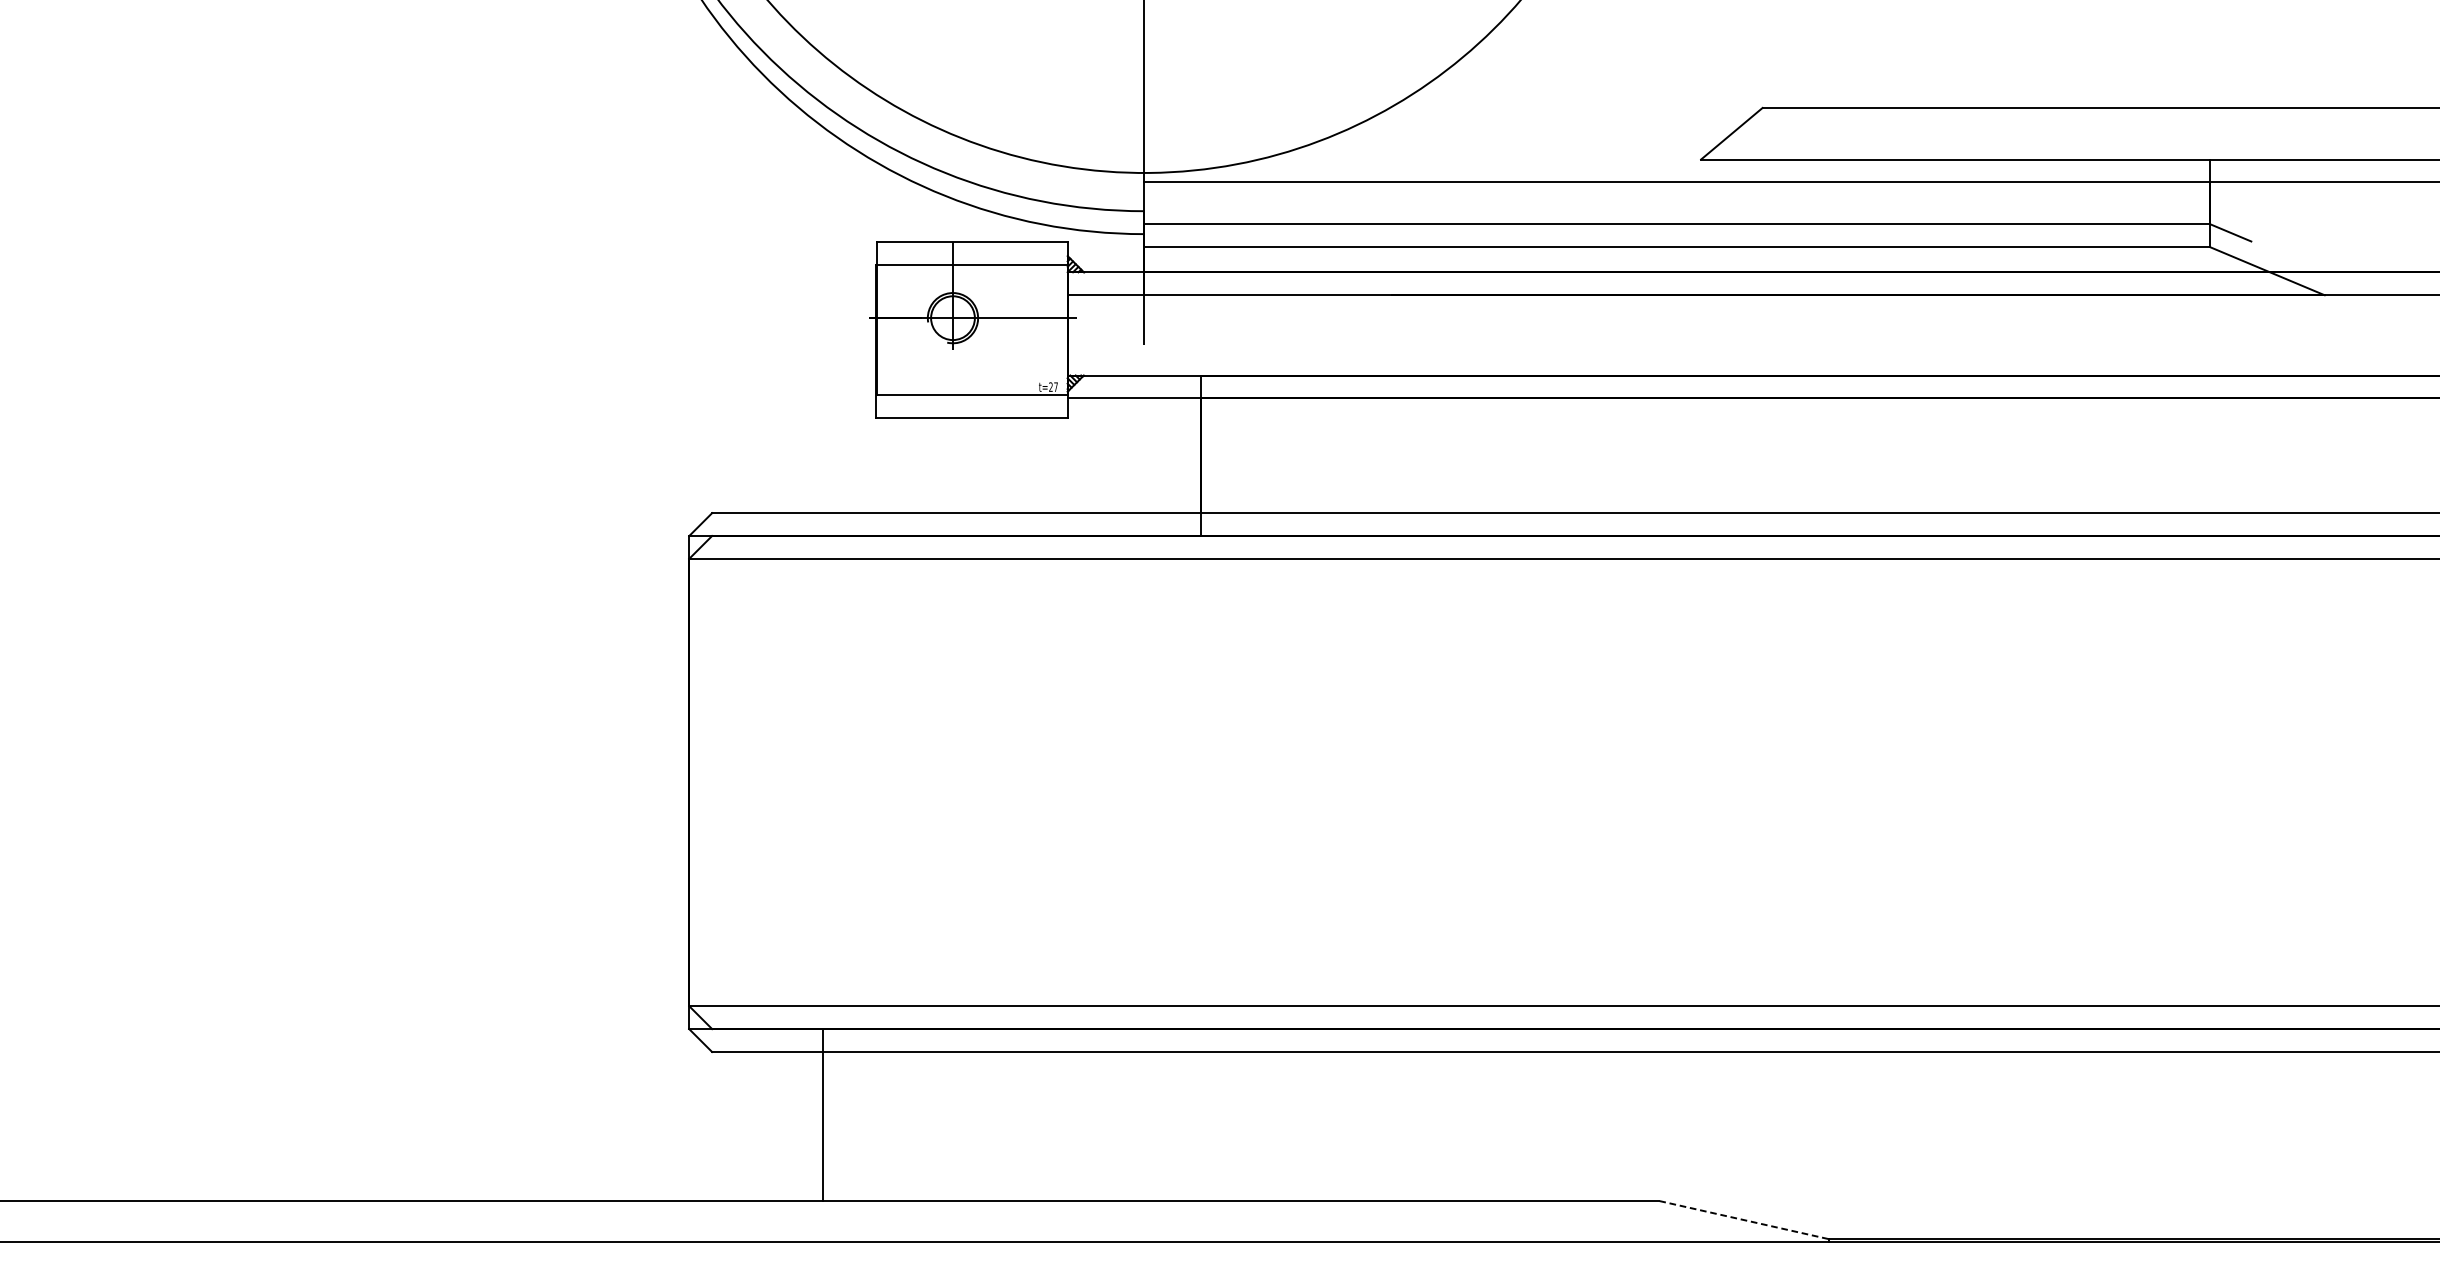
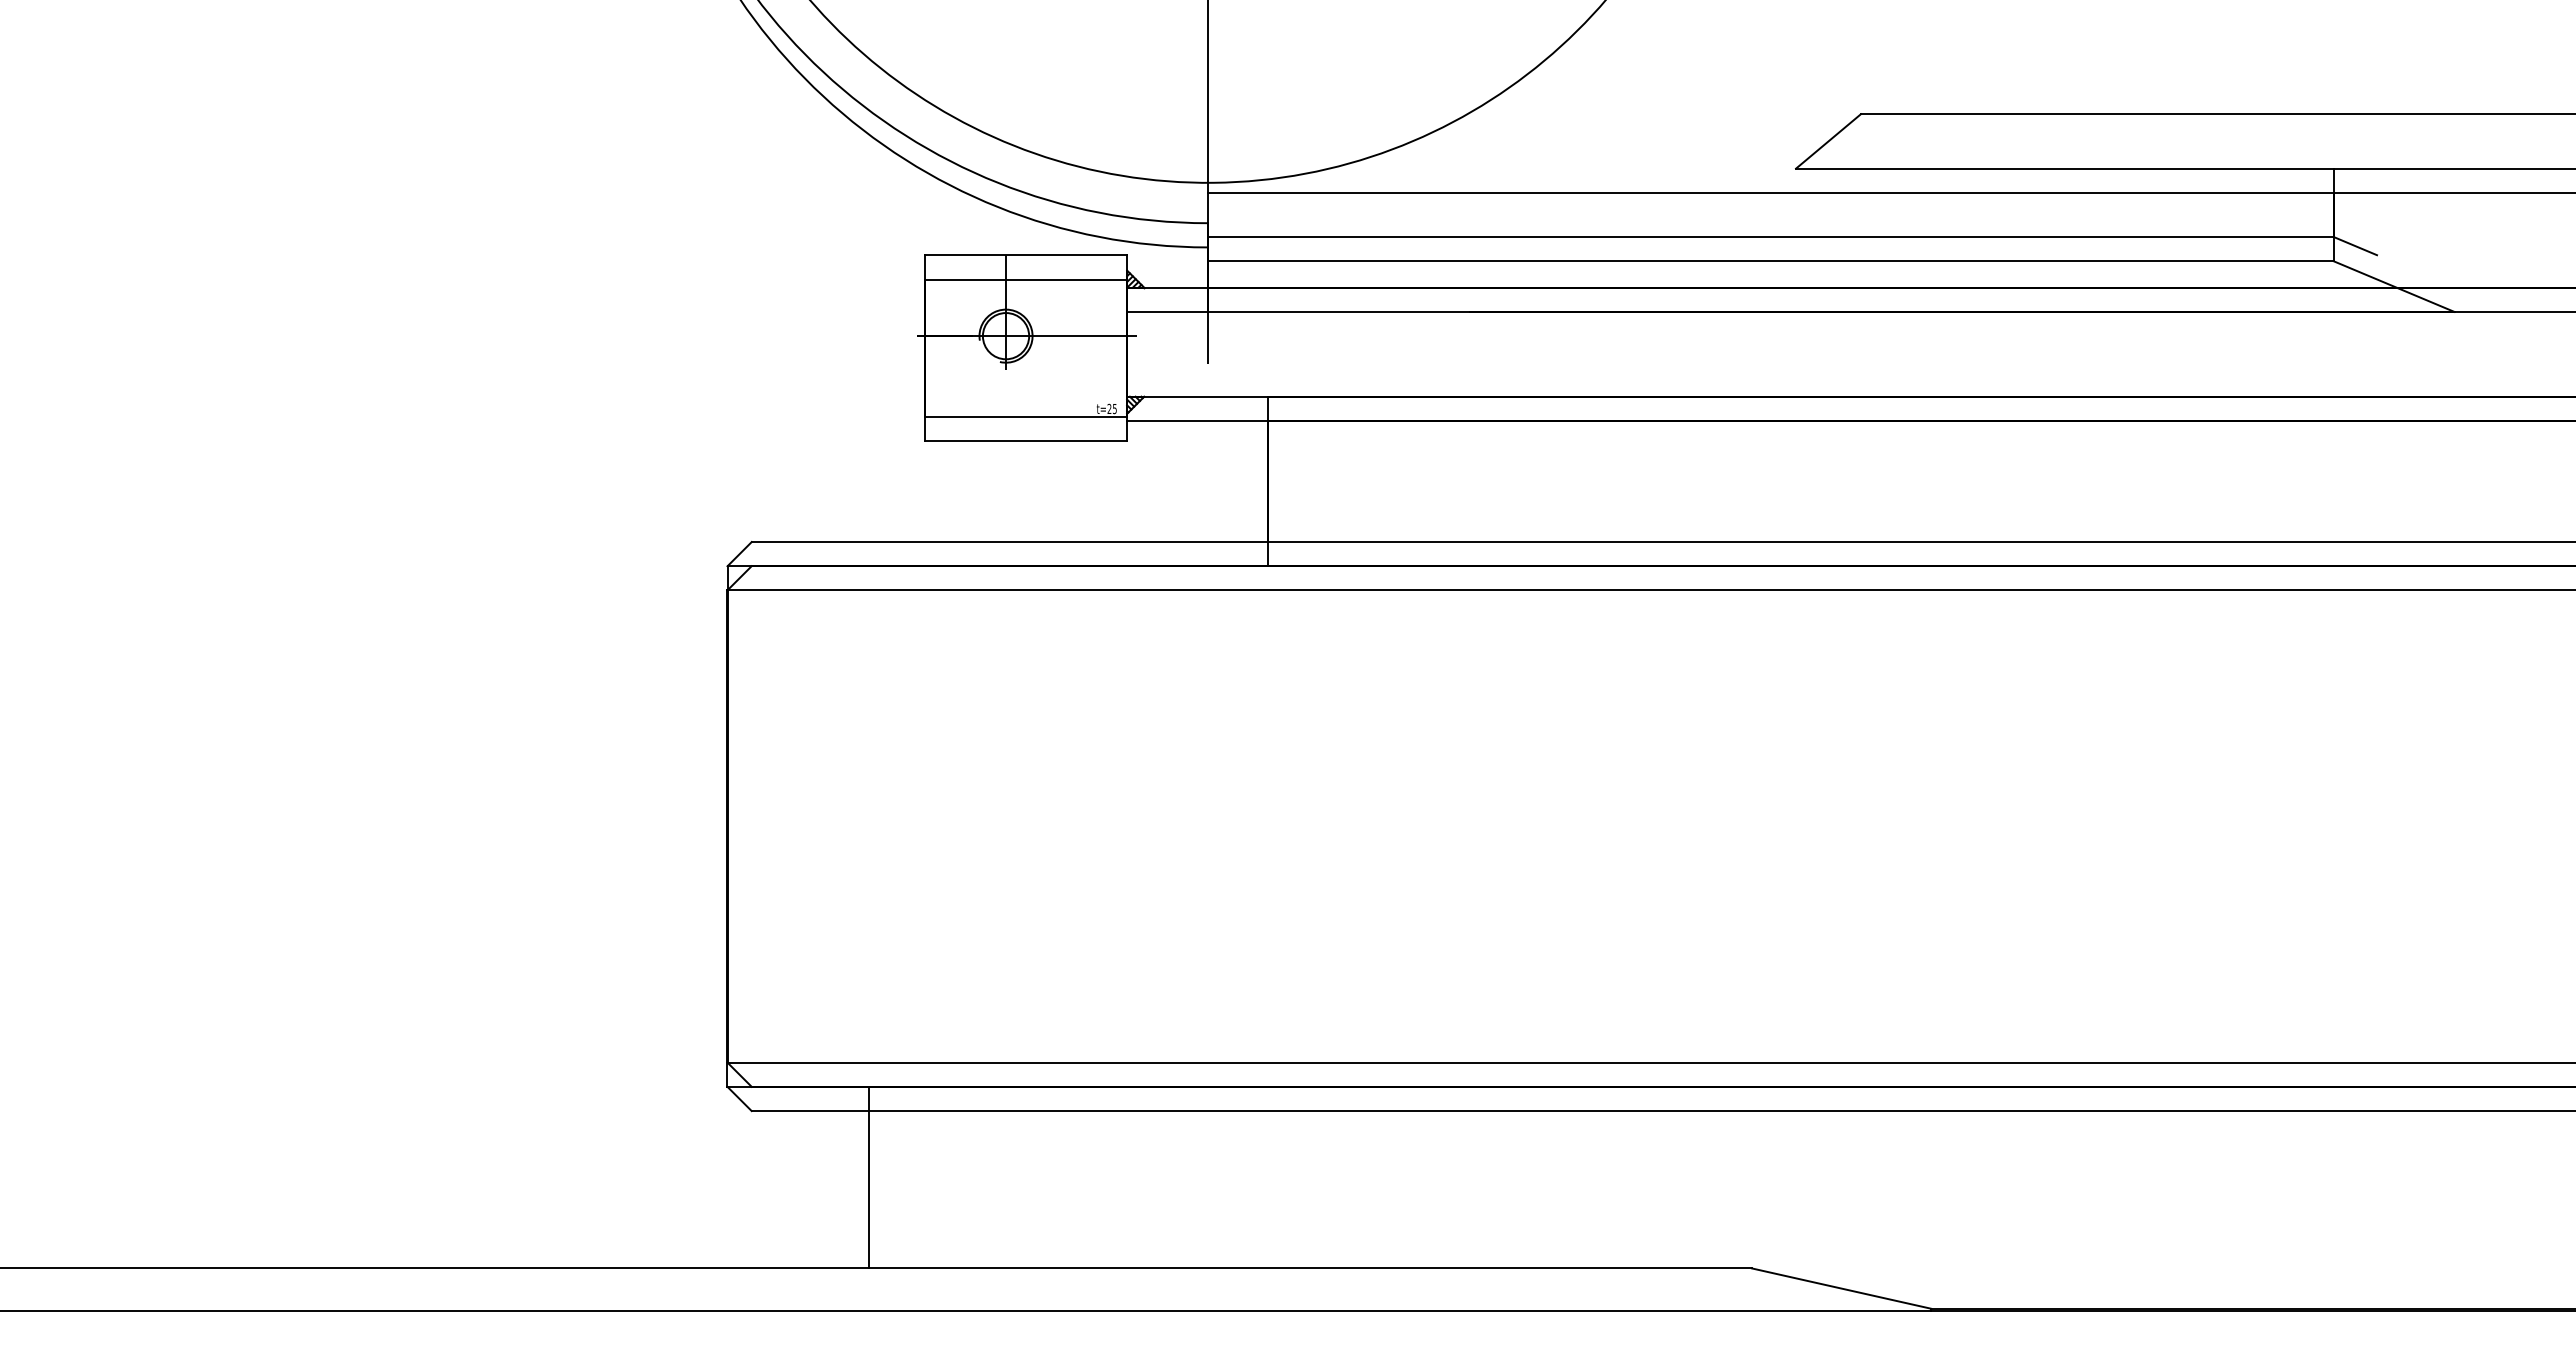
text: (1055, 387) -> (1114, 409), t=27 -> t=25
line: (1744, 1220) -> (1841, 1288), dashed -> solid

